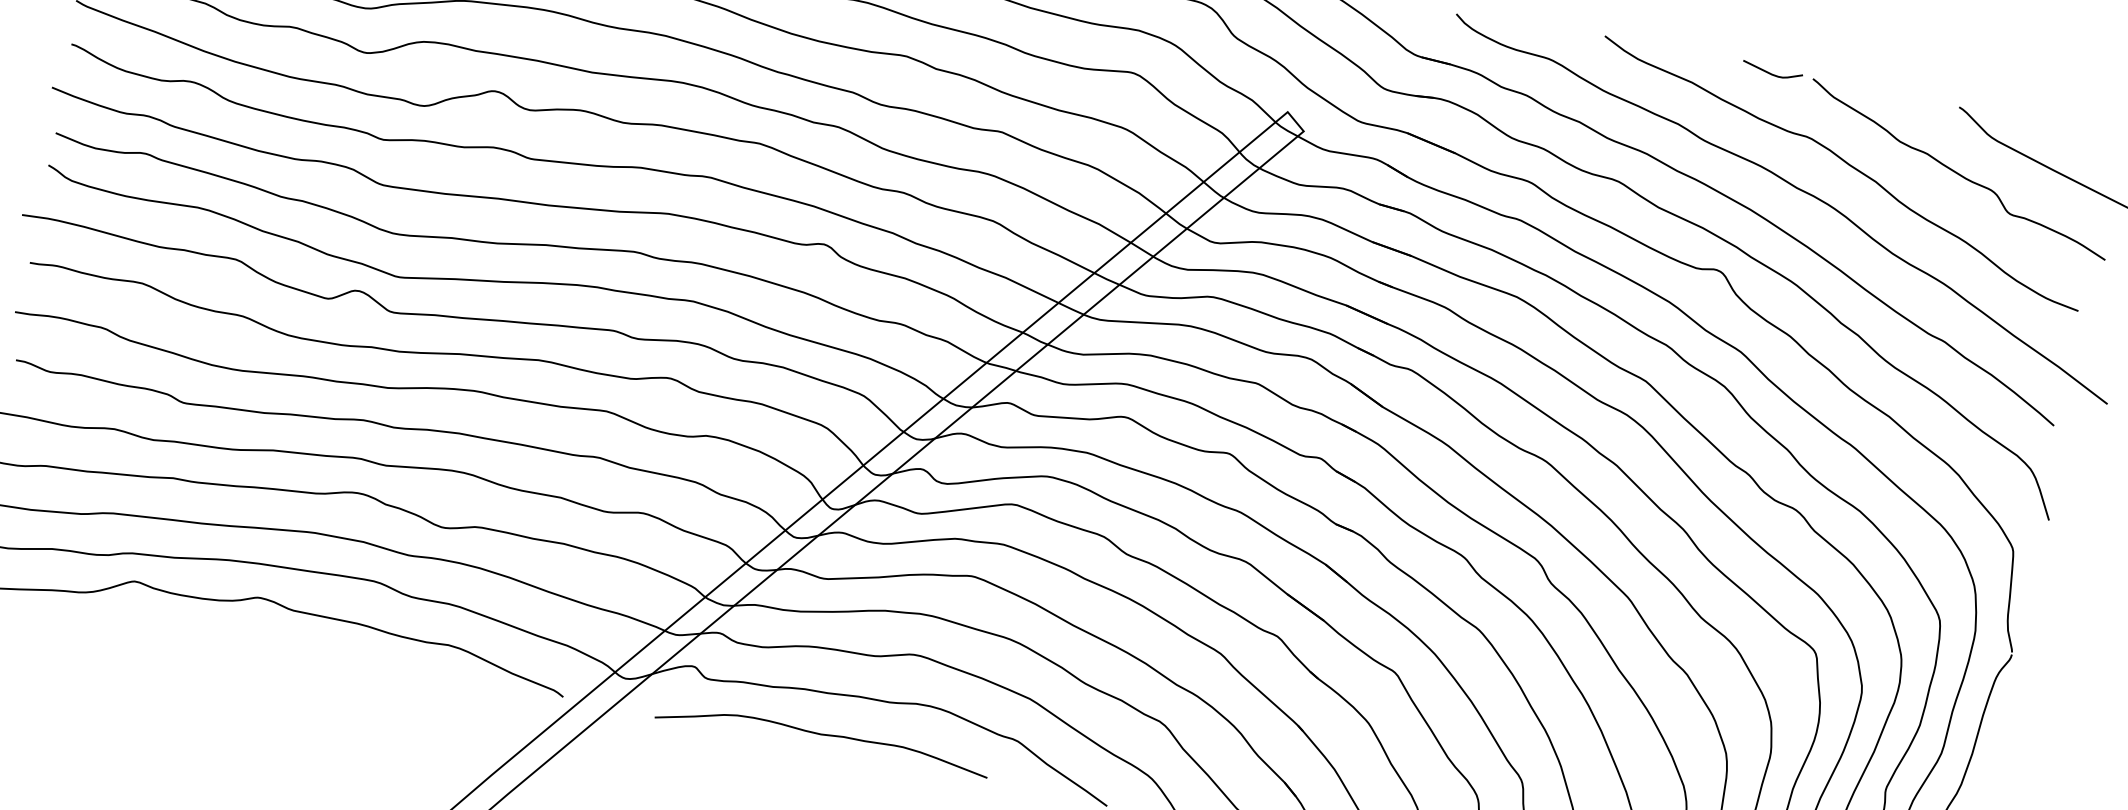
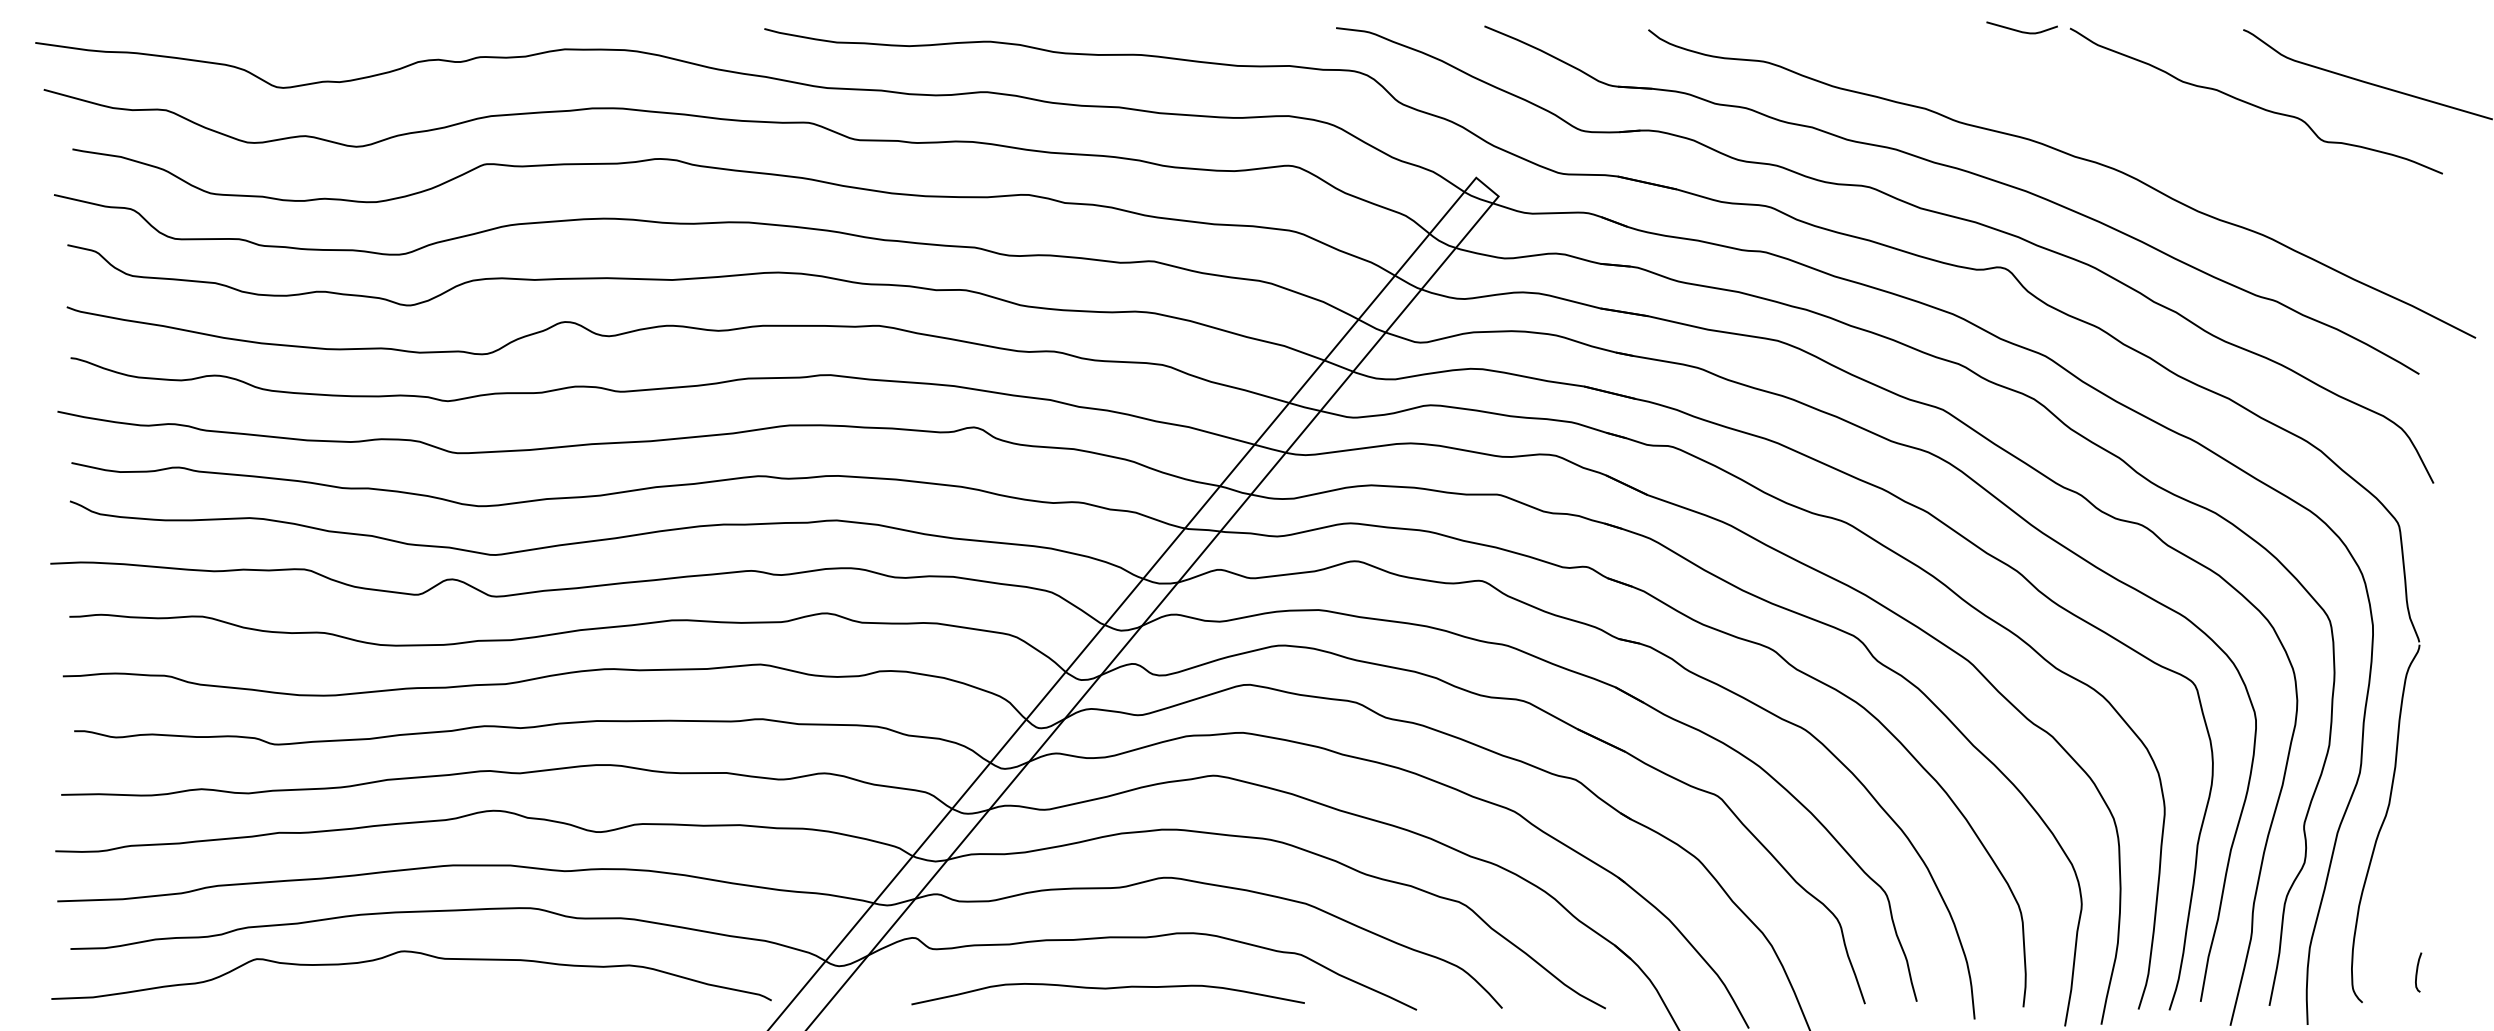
curve: (1848, 165) -> (2128, 119), removed
curve: (822, 735) -> (1107, 989), moved

